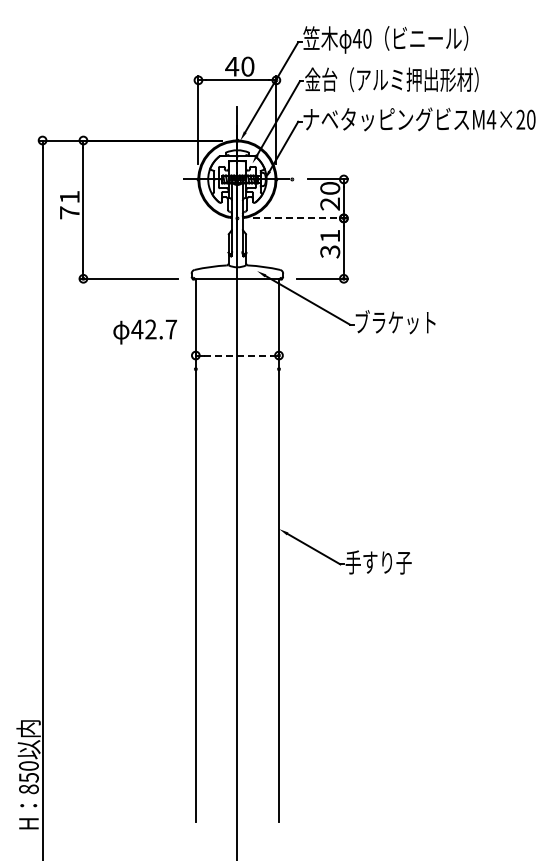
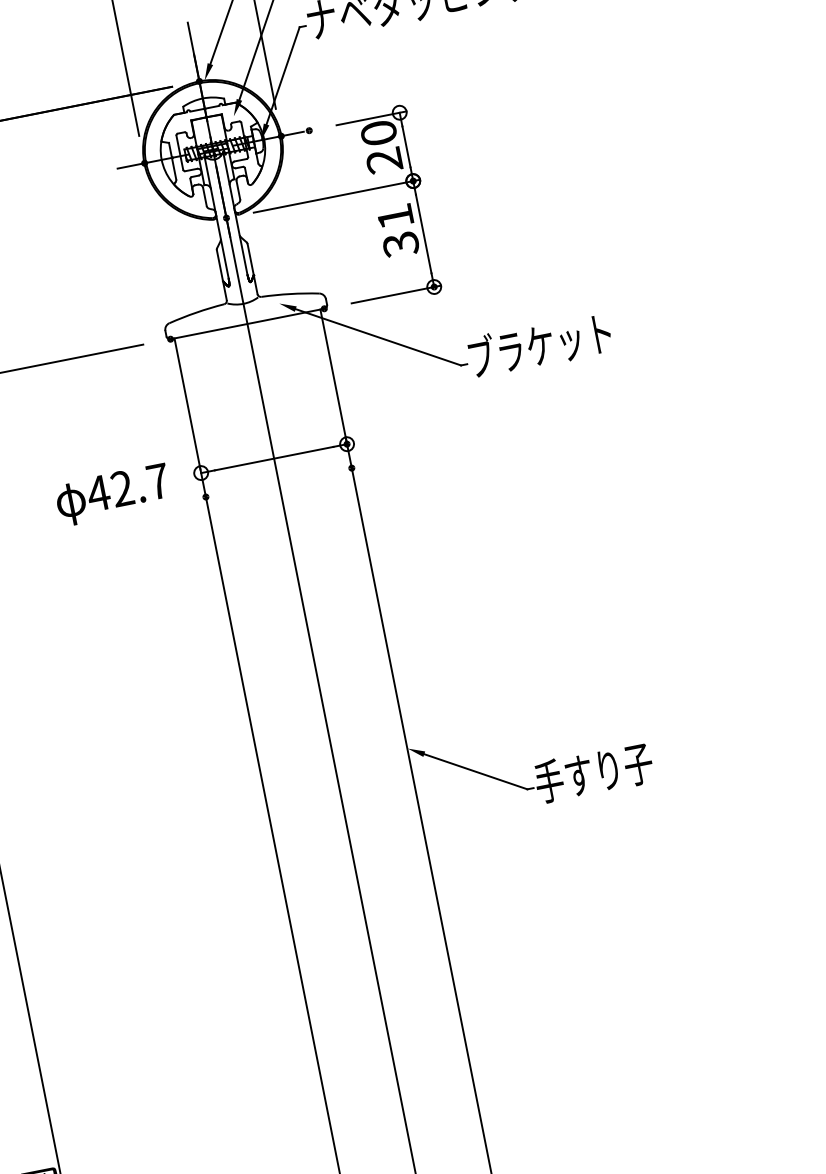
line: (300, 218) -> (337, 196), dashed -> solid
text: (145, 331) -> (113, 494), moved
line: (237, 355) -> (274, 458), dashed -> solid

